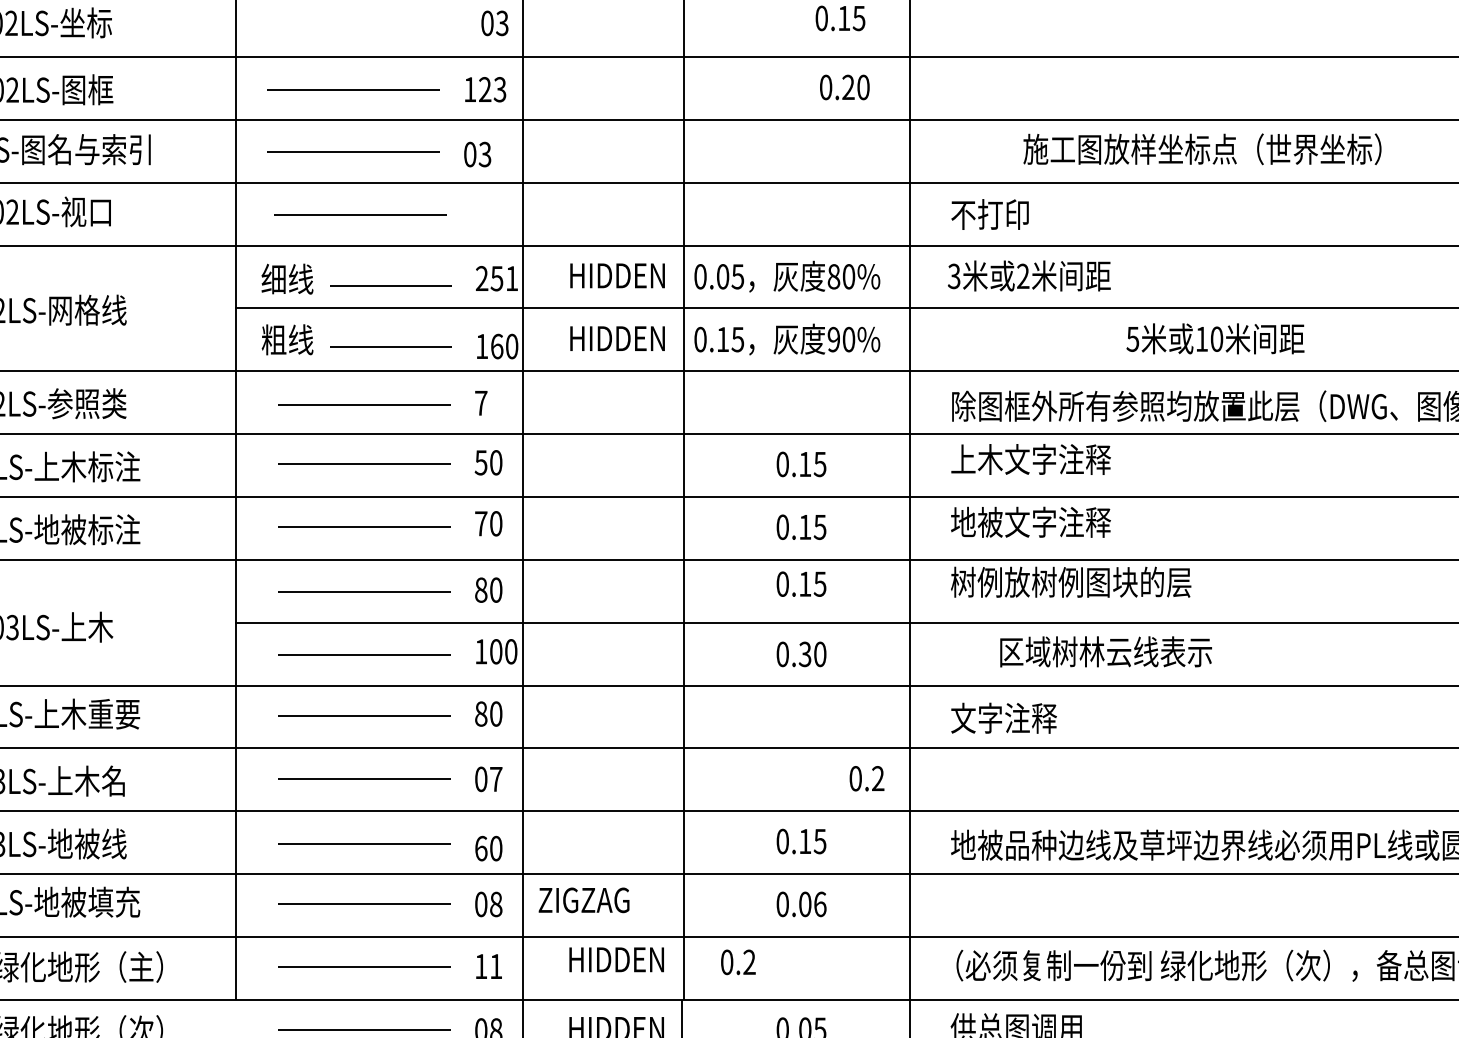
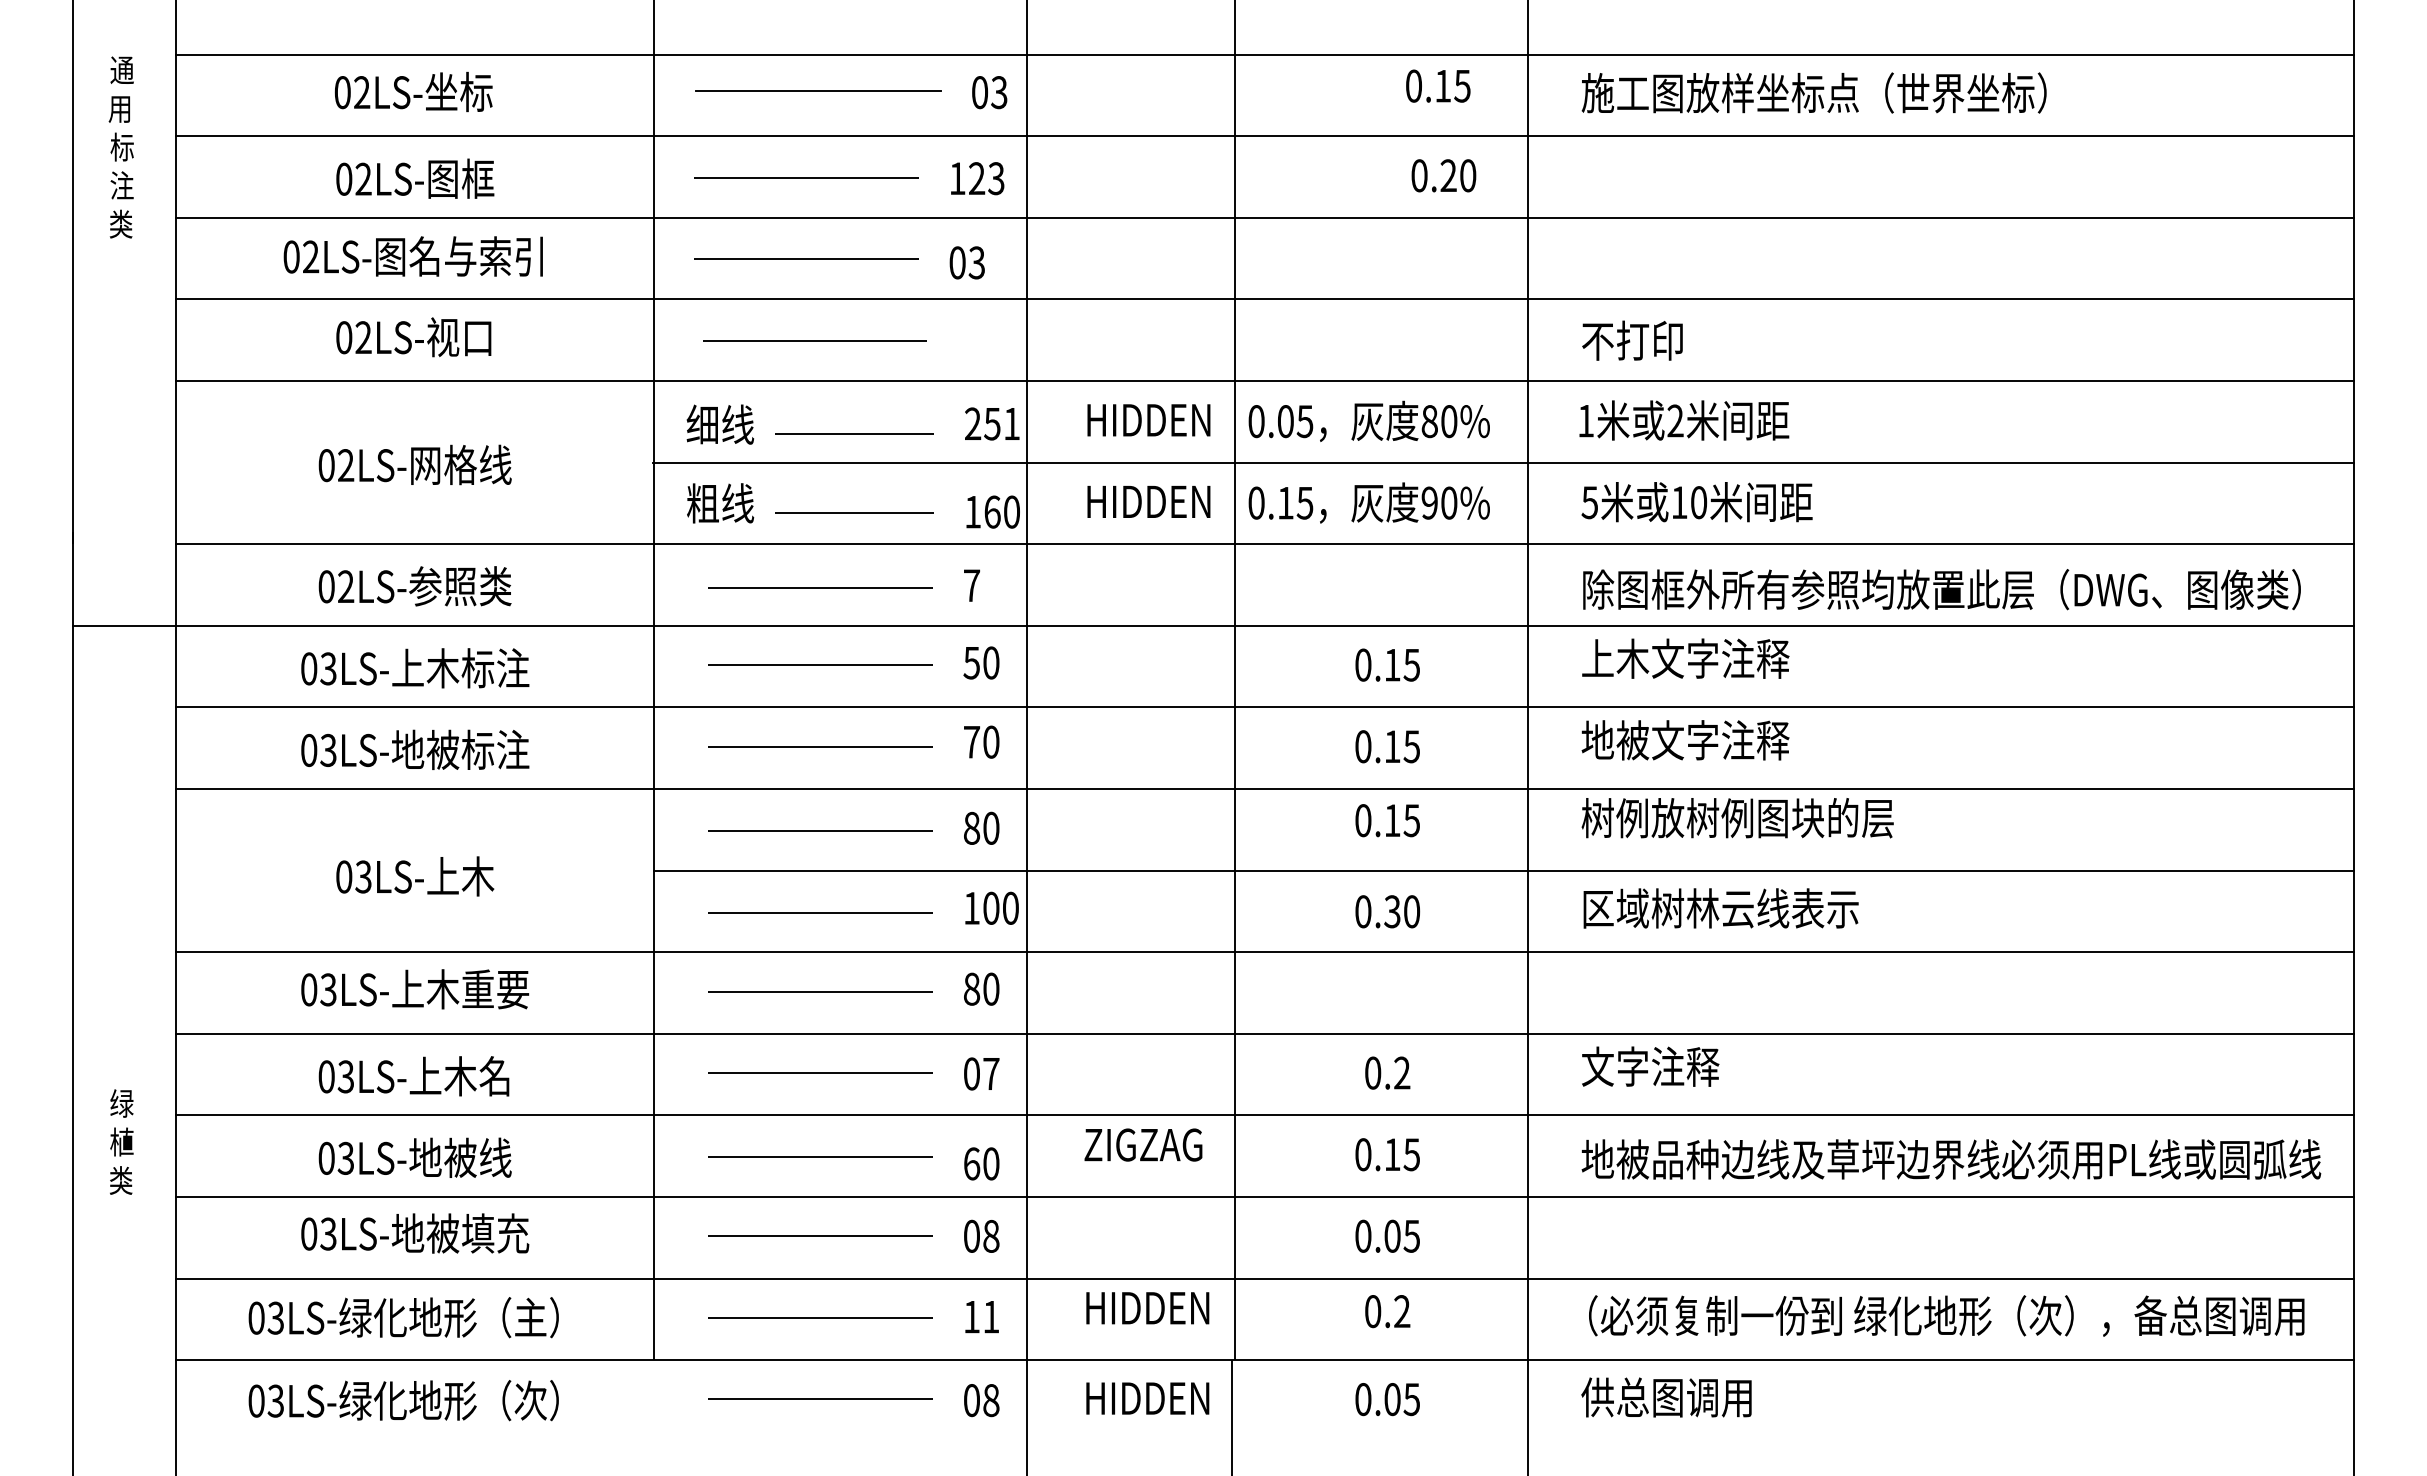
line: (362, 22) -> (817, 91), added
text: (1201, 148) -> (1813, 92), moved
text: (953, 275) -> (1585, 420), 3 -> 1
text: (1215, 339) -> (1696, 502), moved
text: (1105, 651) -> (1720, 908), moved
text: (1003, 718) -> (1650, 1066), moved
text: (866, 778) -> (1387, 1072), moved
text: (584, 899) -> (1143, 1144), moved
text: (819, 903) -> (1411, 1235), 0.06 -> 0.05
text: (738, 962) -> (1387, 1311), moved

